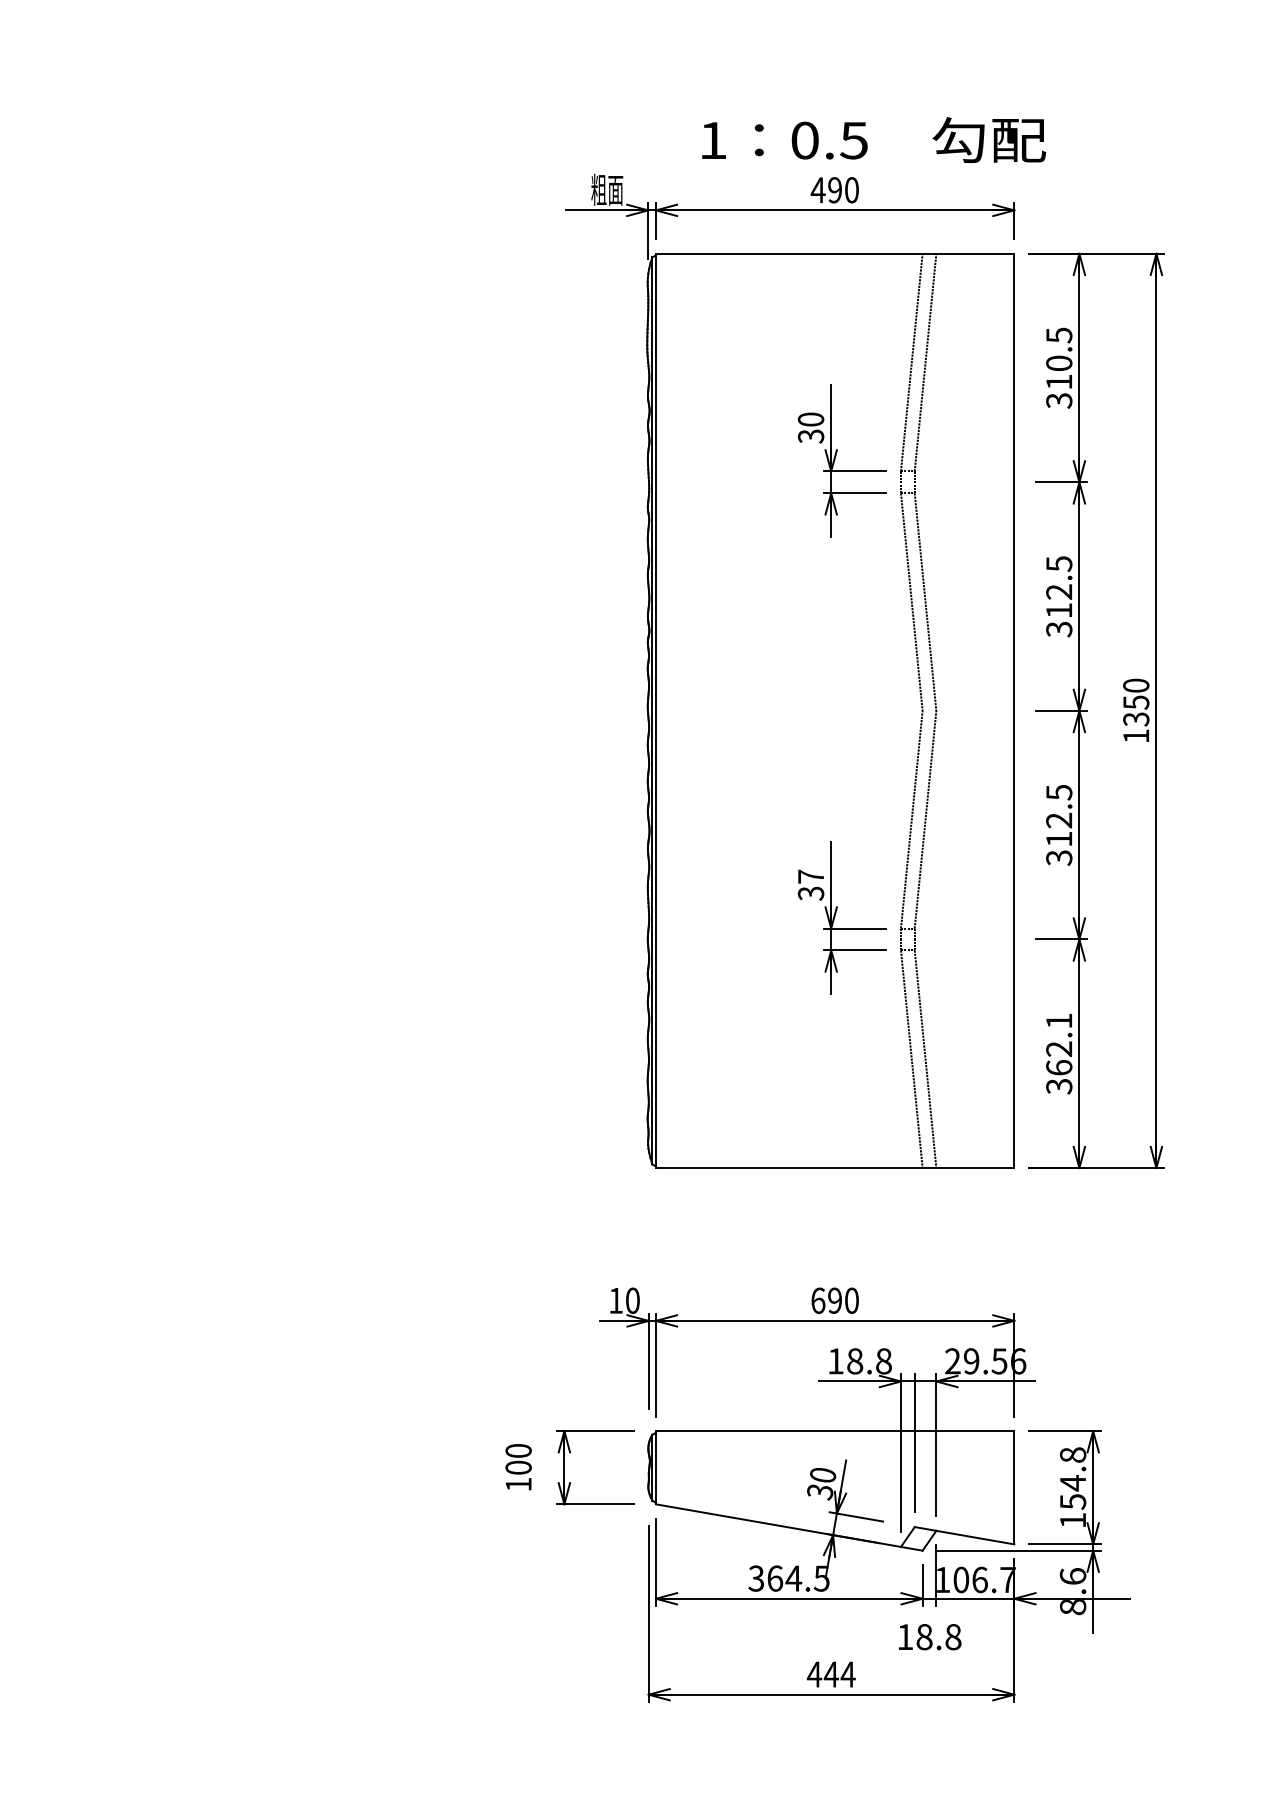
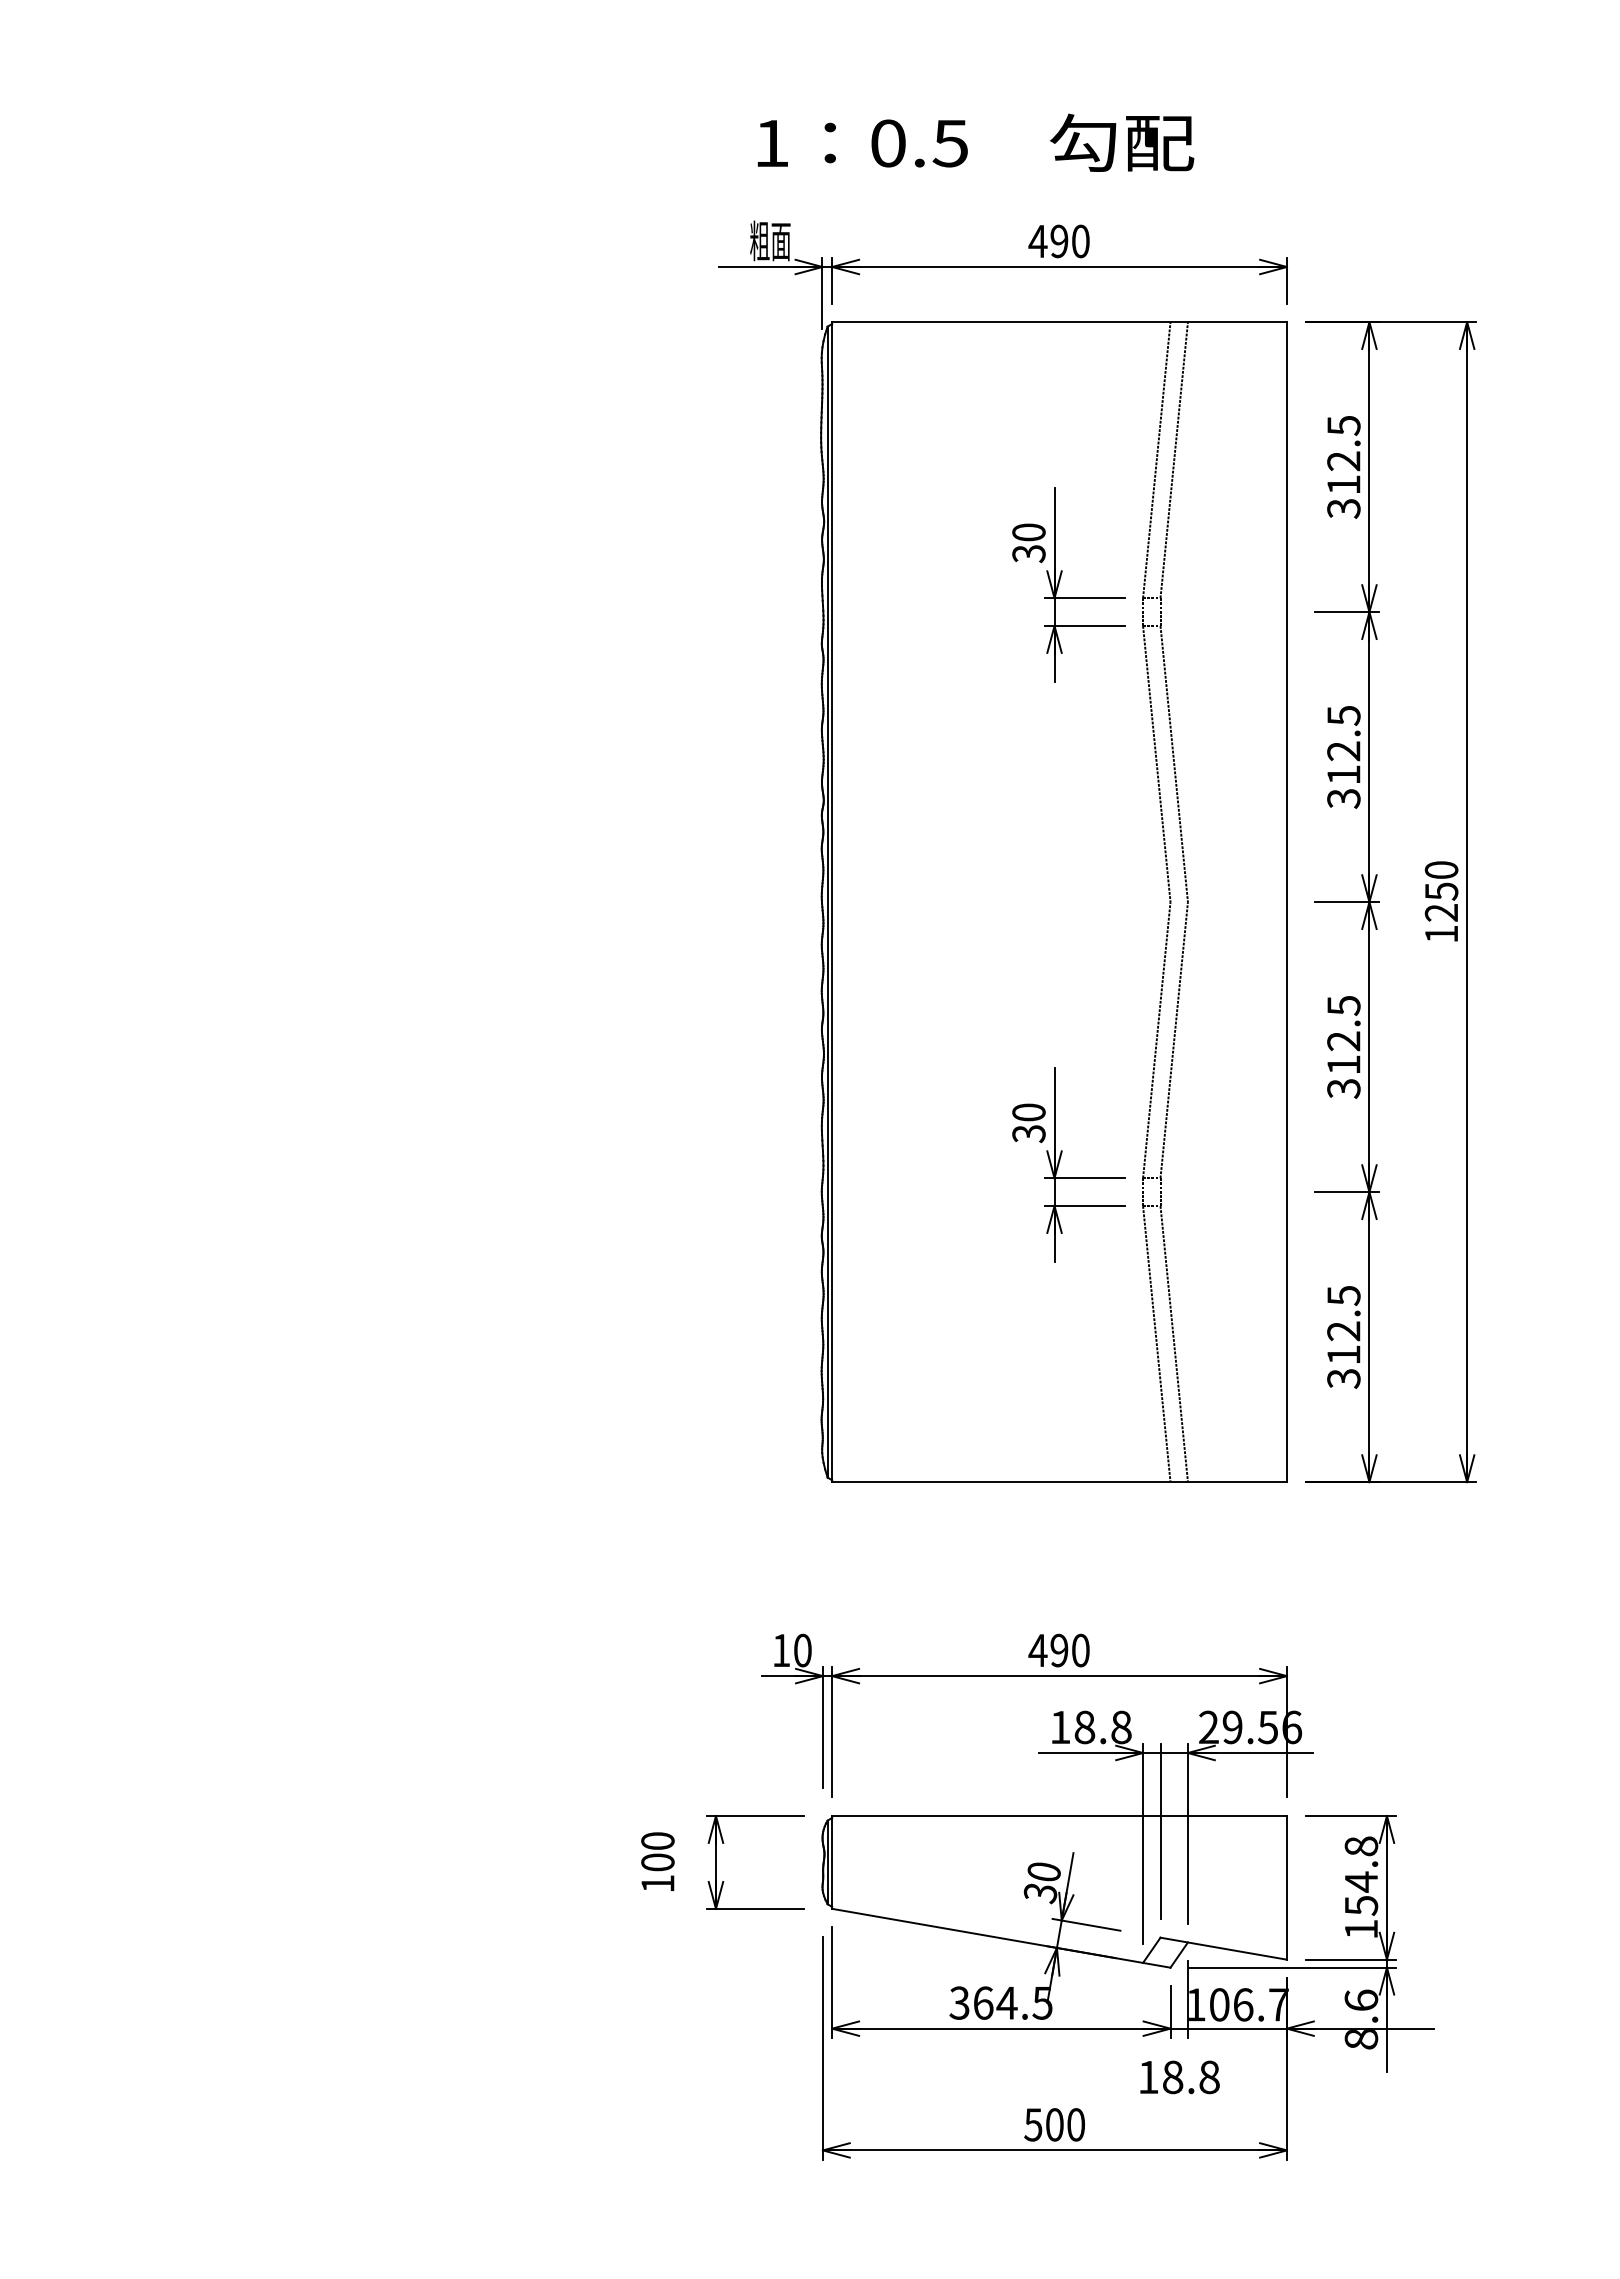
text: (873, 139) -> (975, 142), moved
text: (1058, 363) -> (1343, 461), 310.5 -> 312.5
text: (1136, 719) -> (1441, 913), 1350 -> 1250
text: (810, 876) -> (1028, 1112), 37 -> 30
text: (1058, 1044) -> (1343, 1325), 362.1 -> 312.5
text: (817, 1300) -> (1037, 1650), 690 -> 490
text: (831, 1674) -> (1054, 2124), 444 -> 500

